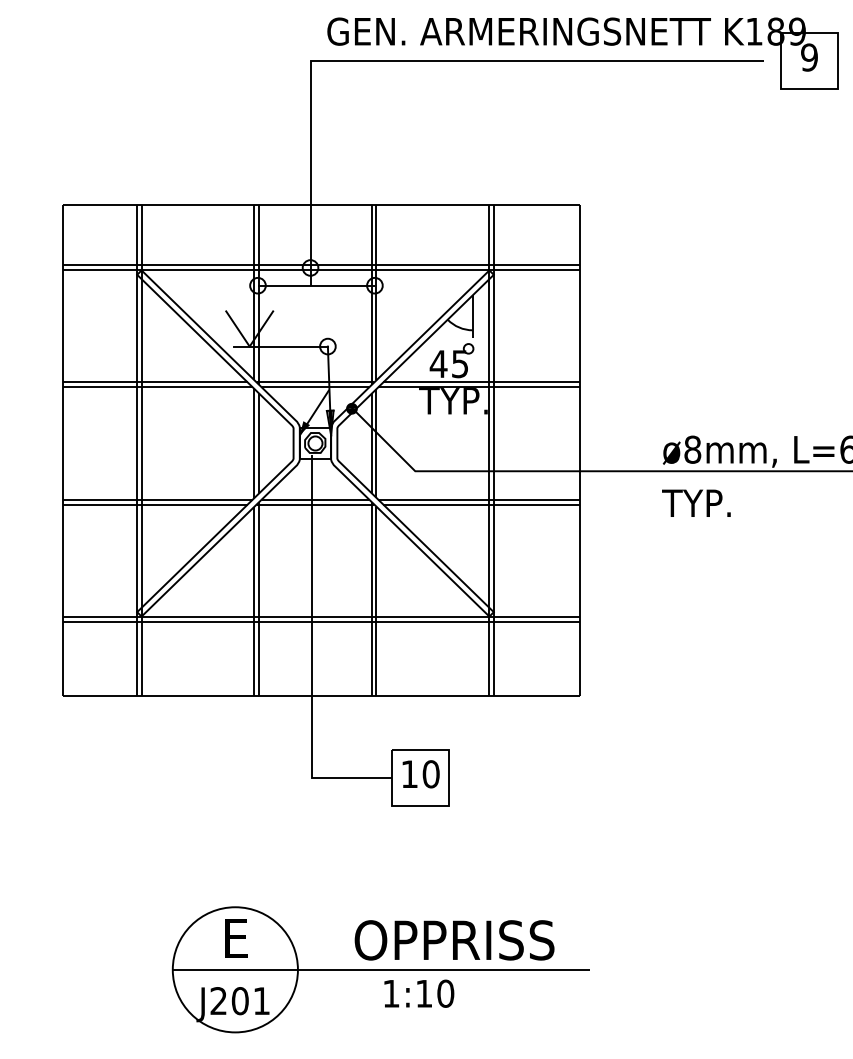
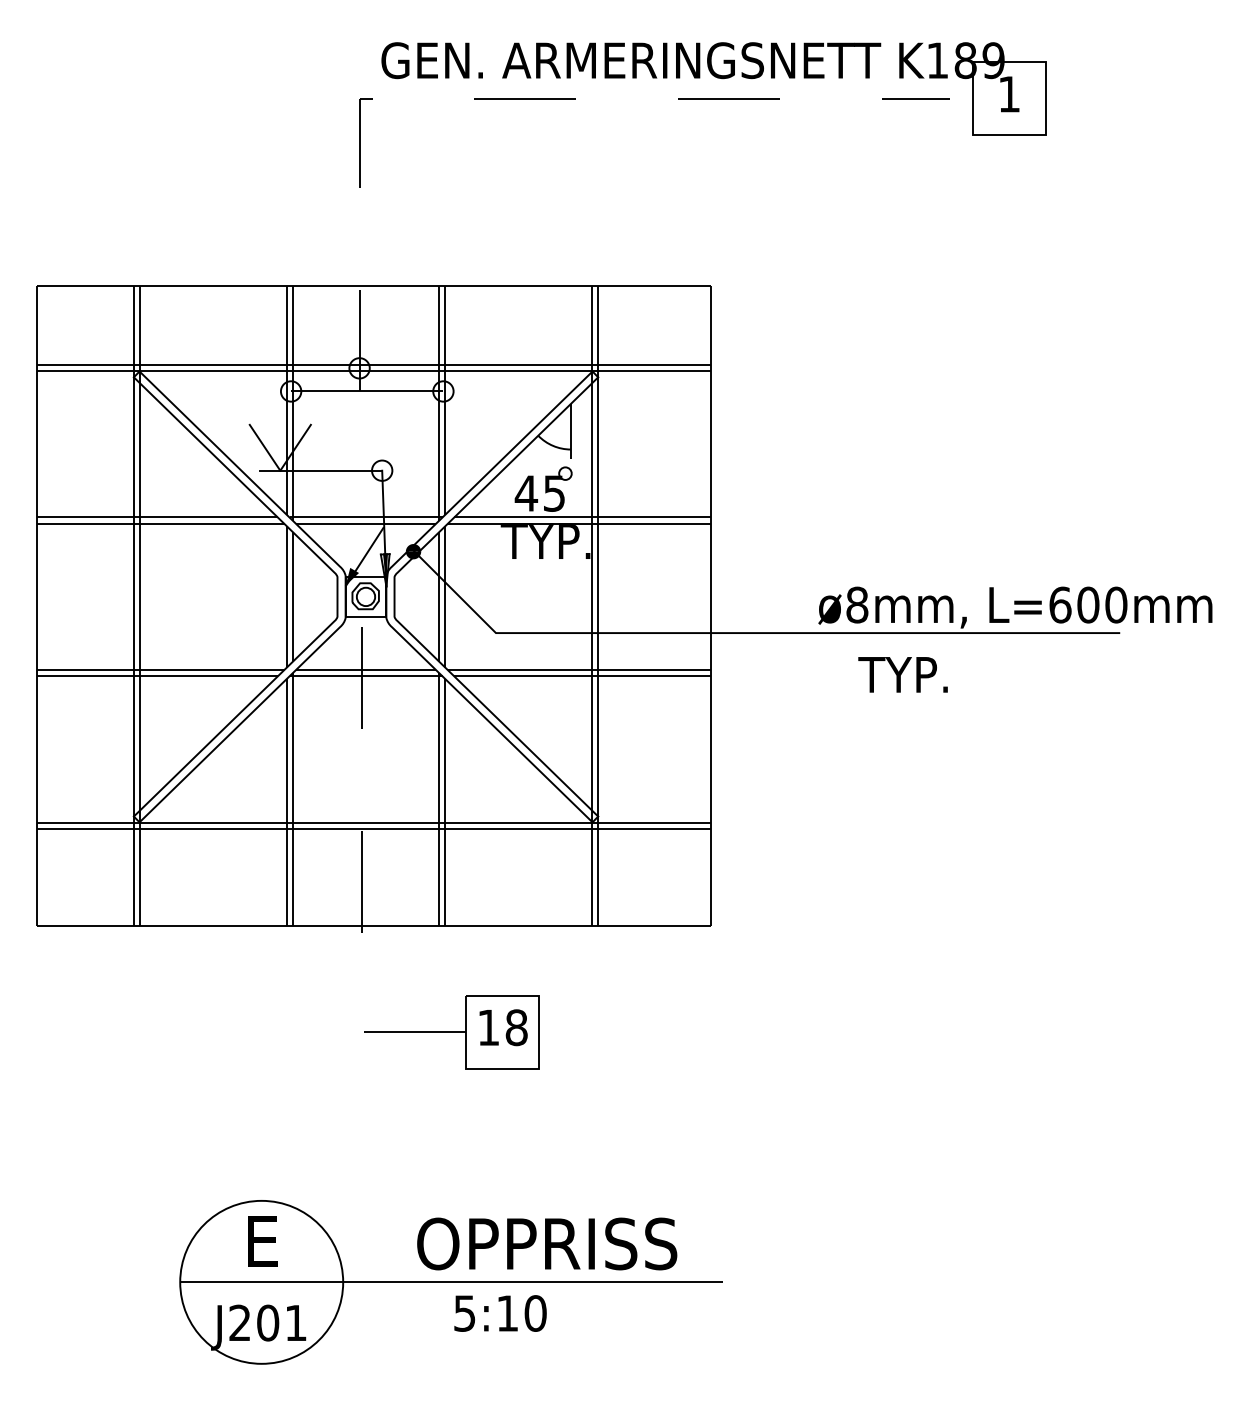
text: (809, 57) -> (1009, 94), 9 -> 1
line: (424, 60) -> (508, 98), solid -> dashed
text: (695, 503) -> (902, 674), moved
line: (312, 657) -> (361, 875), solid -> dashed
text: (431, 774) -> (516, 1027), 10 -> 18
text: (391, 993) -> (464, 1313), 1:10 -> 5:10

